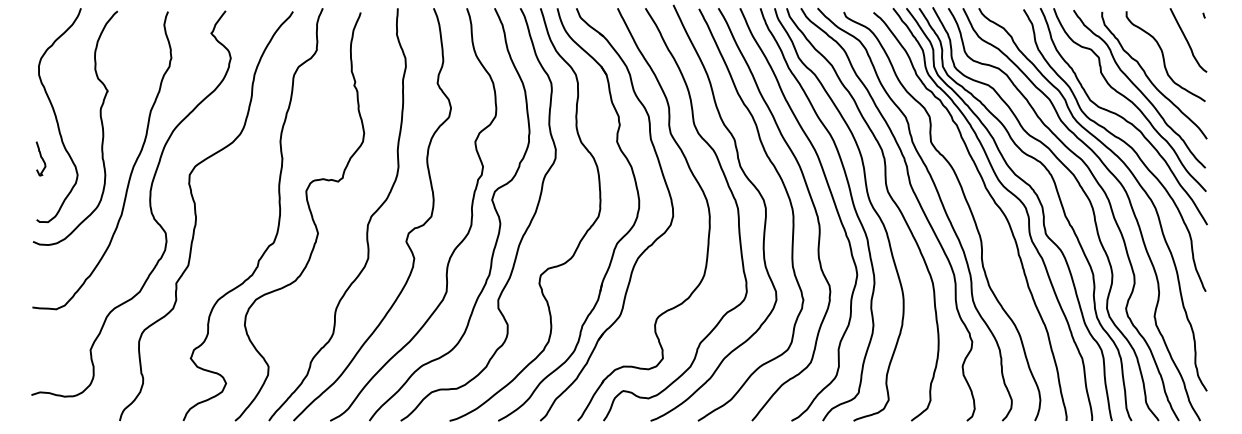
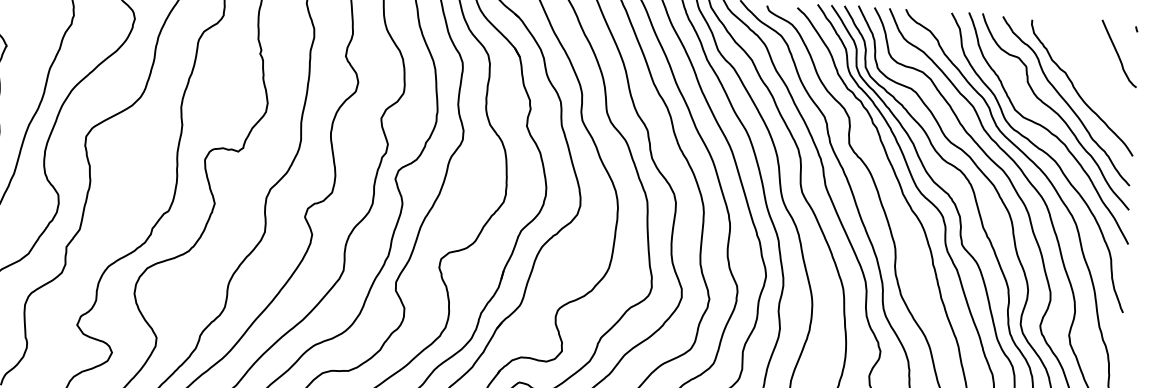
curve: (1164, 56) -> (1093, 69), removed

